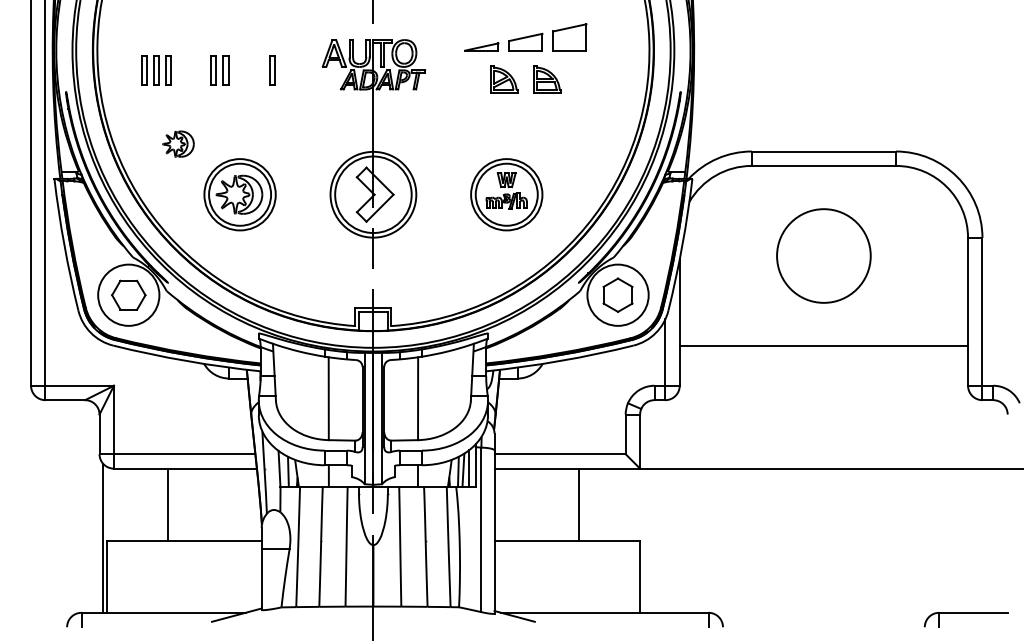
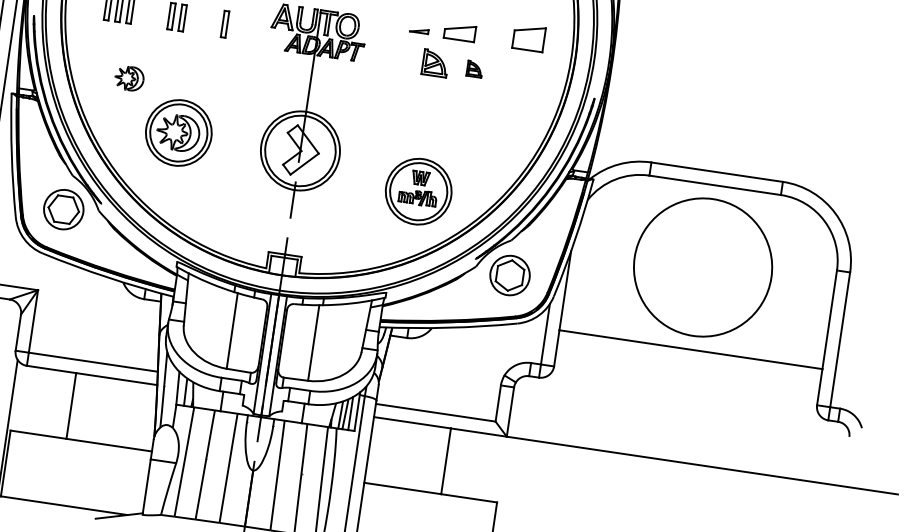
part: (569, 37) -> (528, 38), moved
part: (481, 46) -> (419, 30), size x0.6
part: (547, 79) -> (474, 69), size x0.6
part: (506, 194) -> (418, 191), moved
circle: (823, 255) -> (702, 266), size x1.6
circle: (128, 294) -> (63, 208), size x0.7
circle: (617, 294) -> (509, 274), size x0.7

